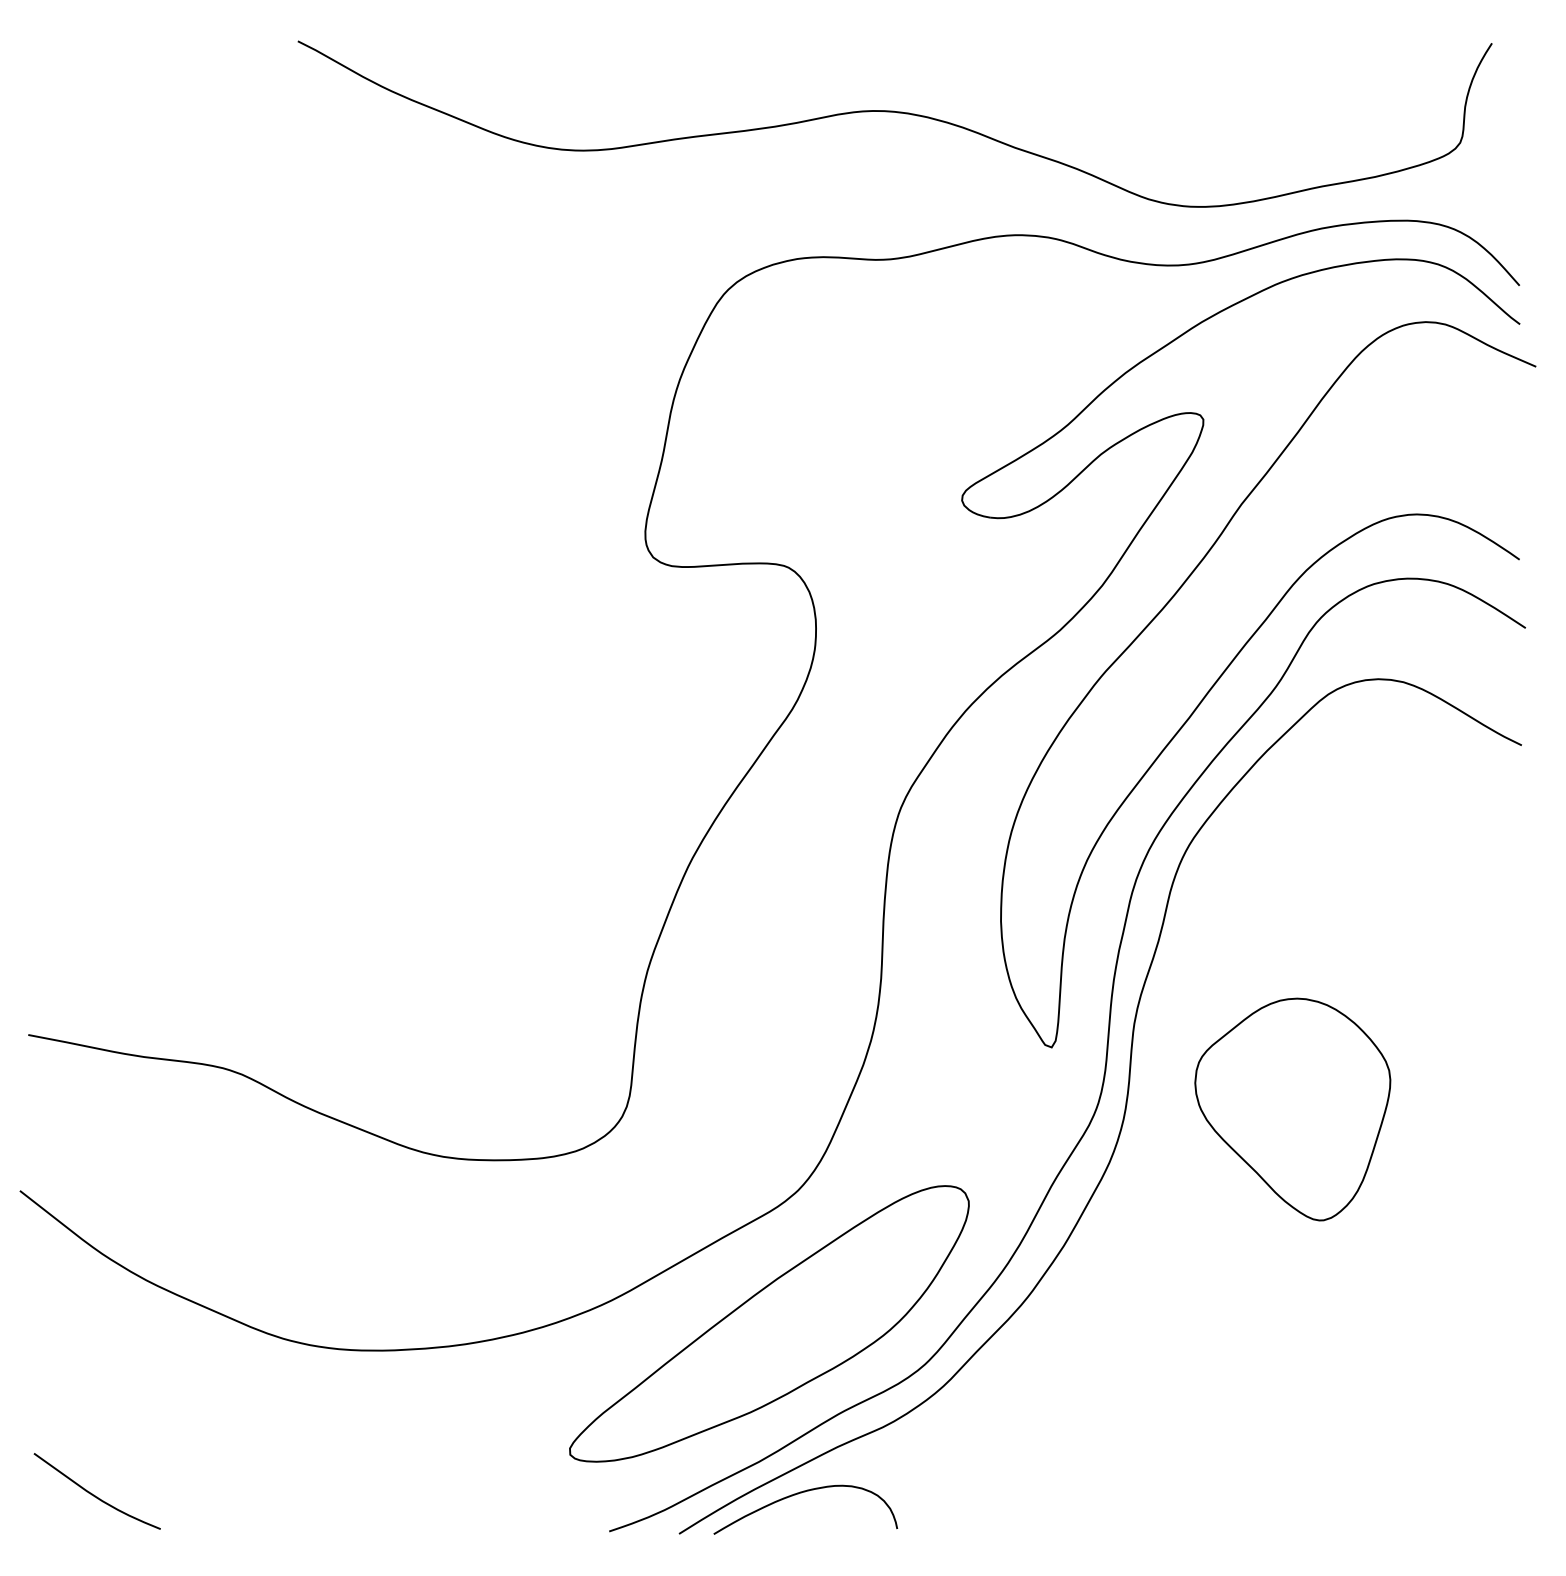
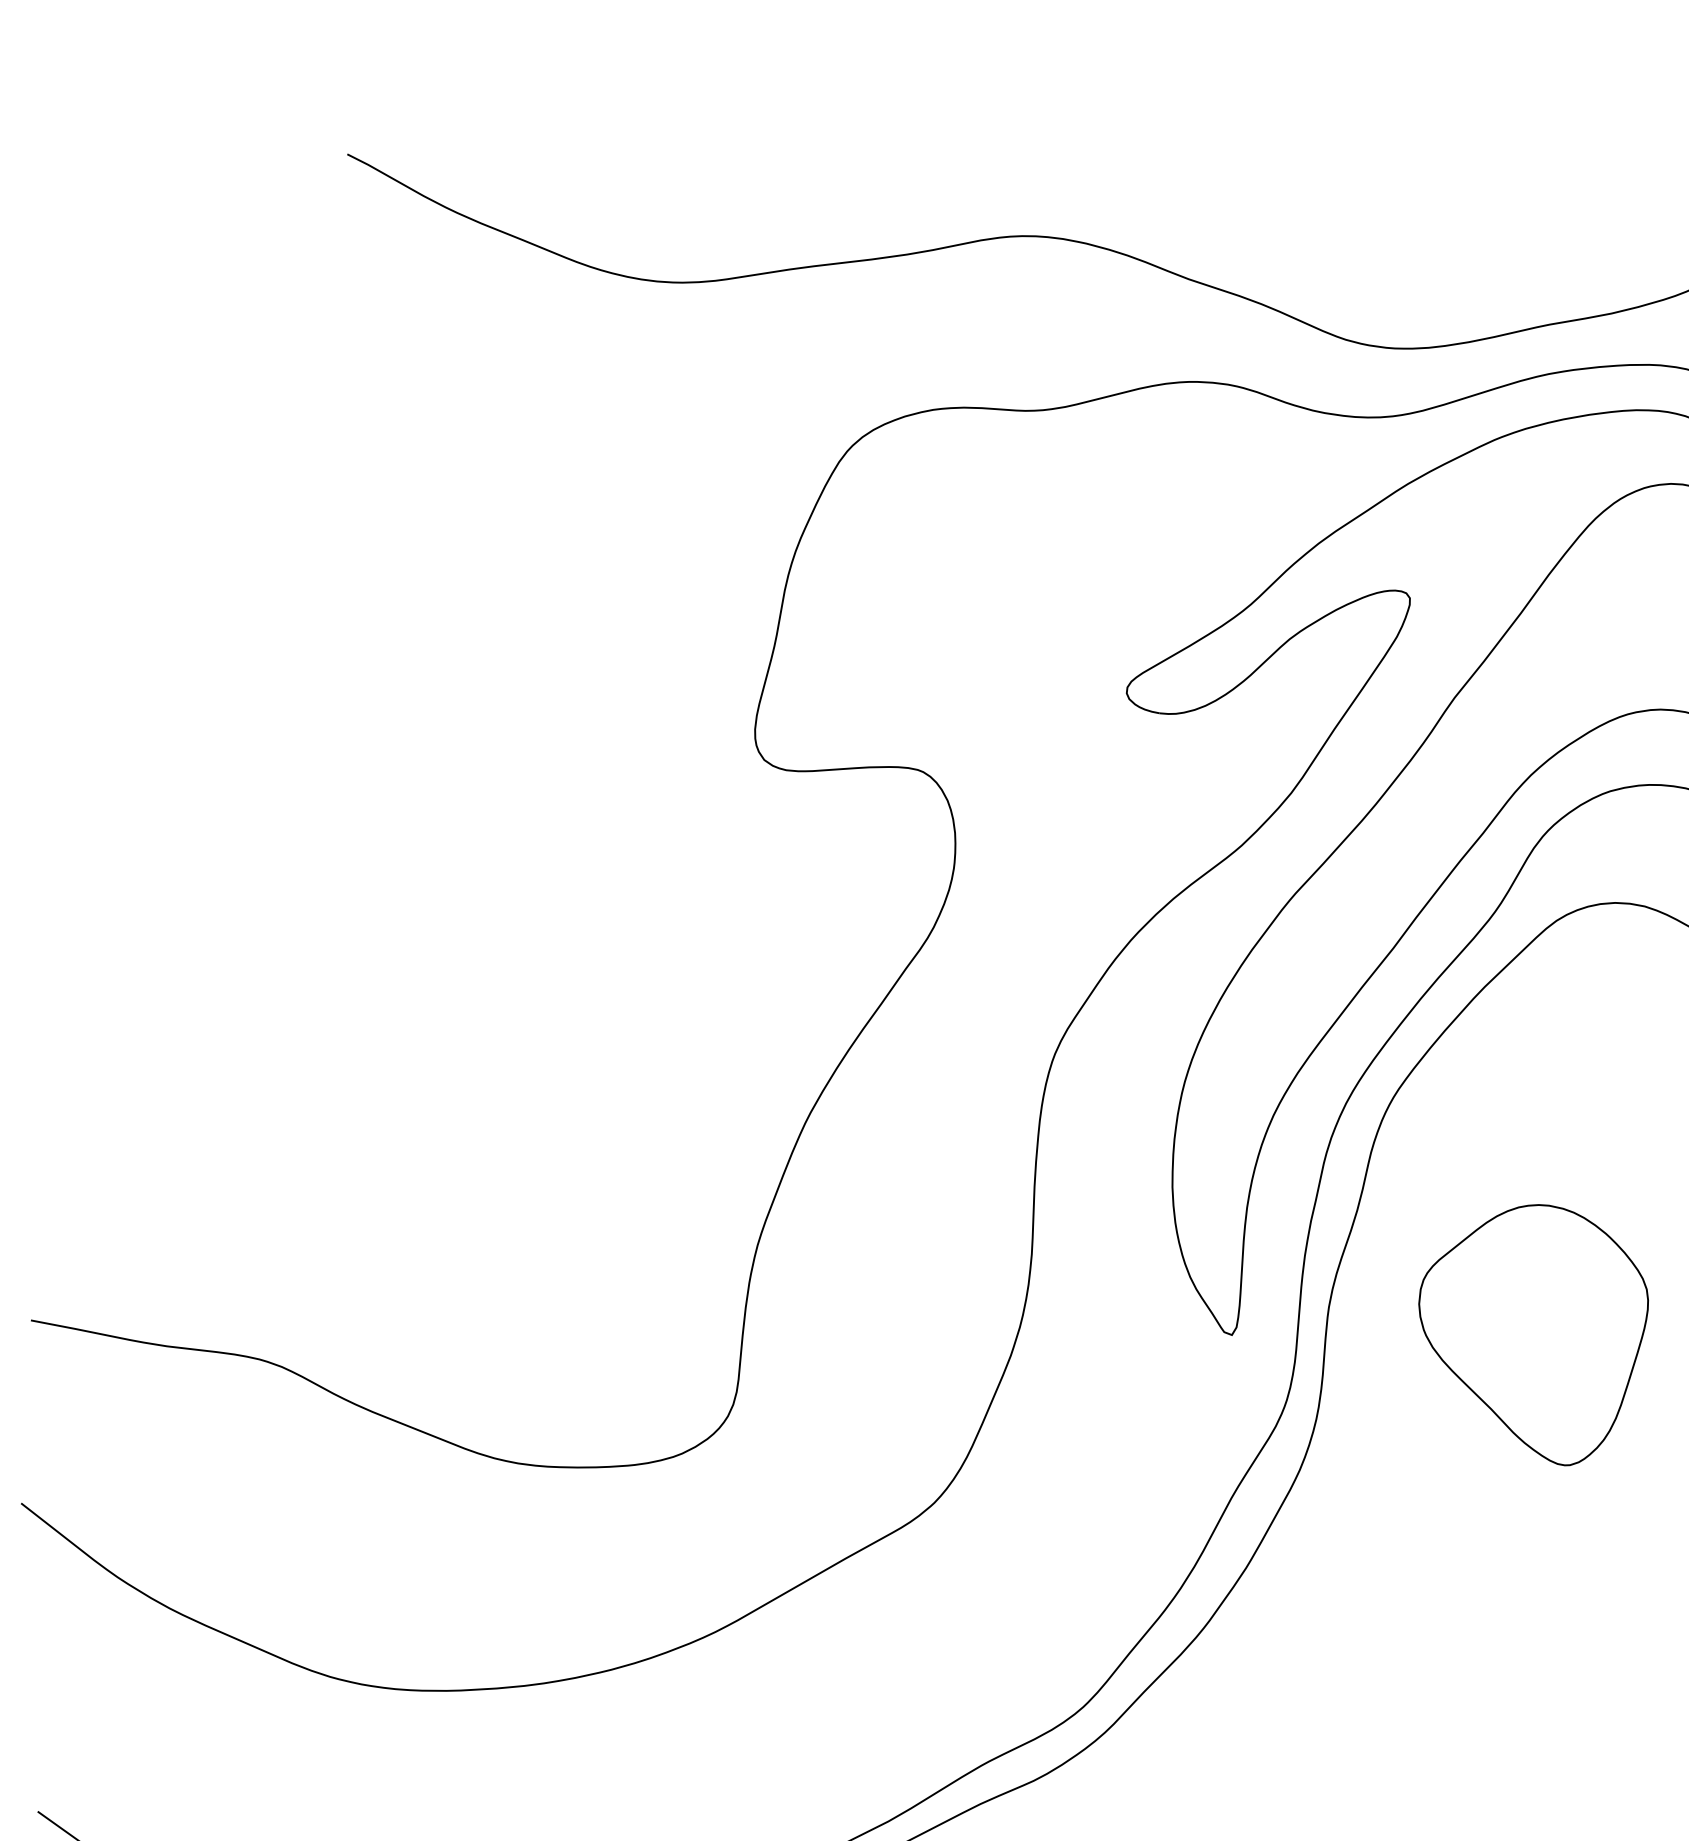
part: (1292, 1109) -> (1533, 1335), moved
part: (769, 1323) -> (900, 1659), removed

